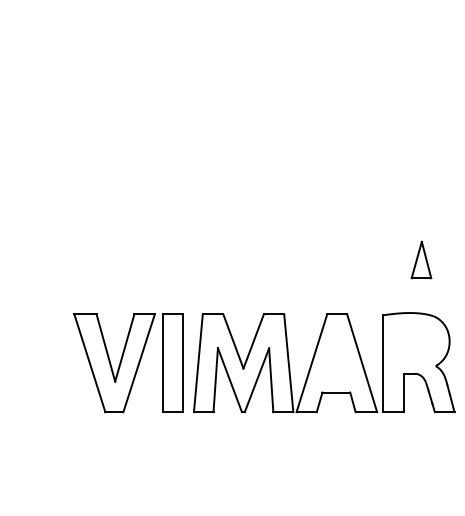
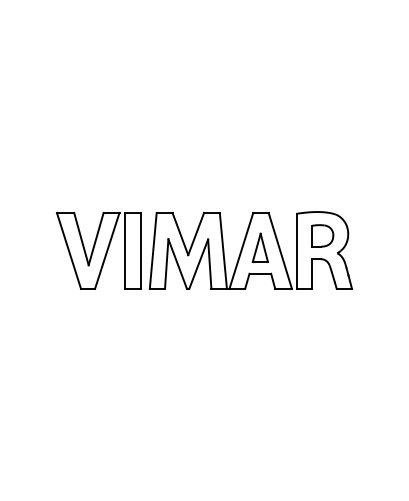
part: (420, 259) -> (259, 247), moved
part: (416, 343) -> (322, 235), added

